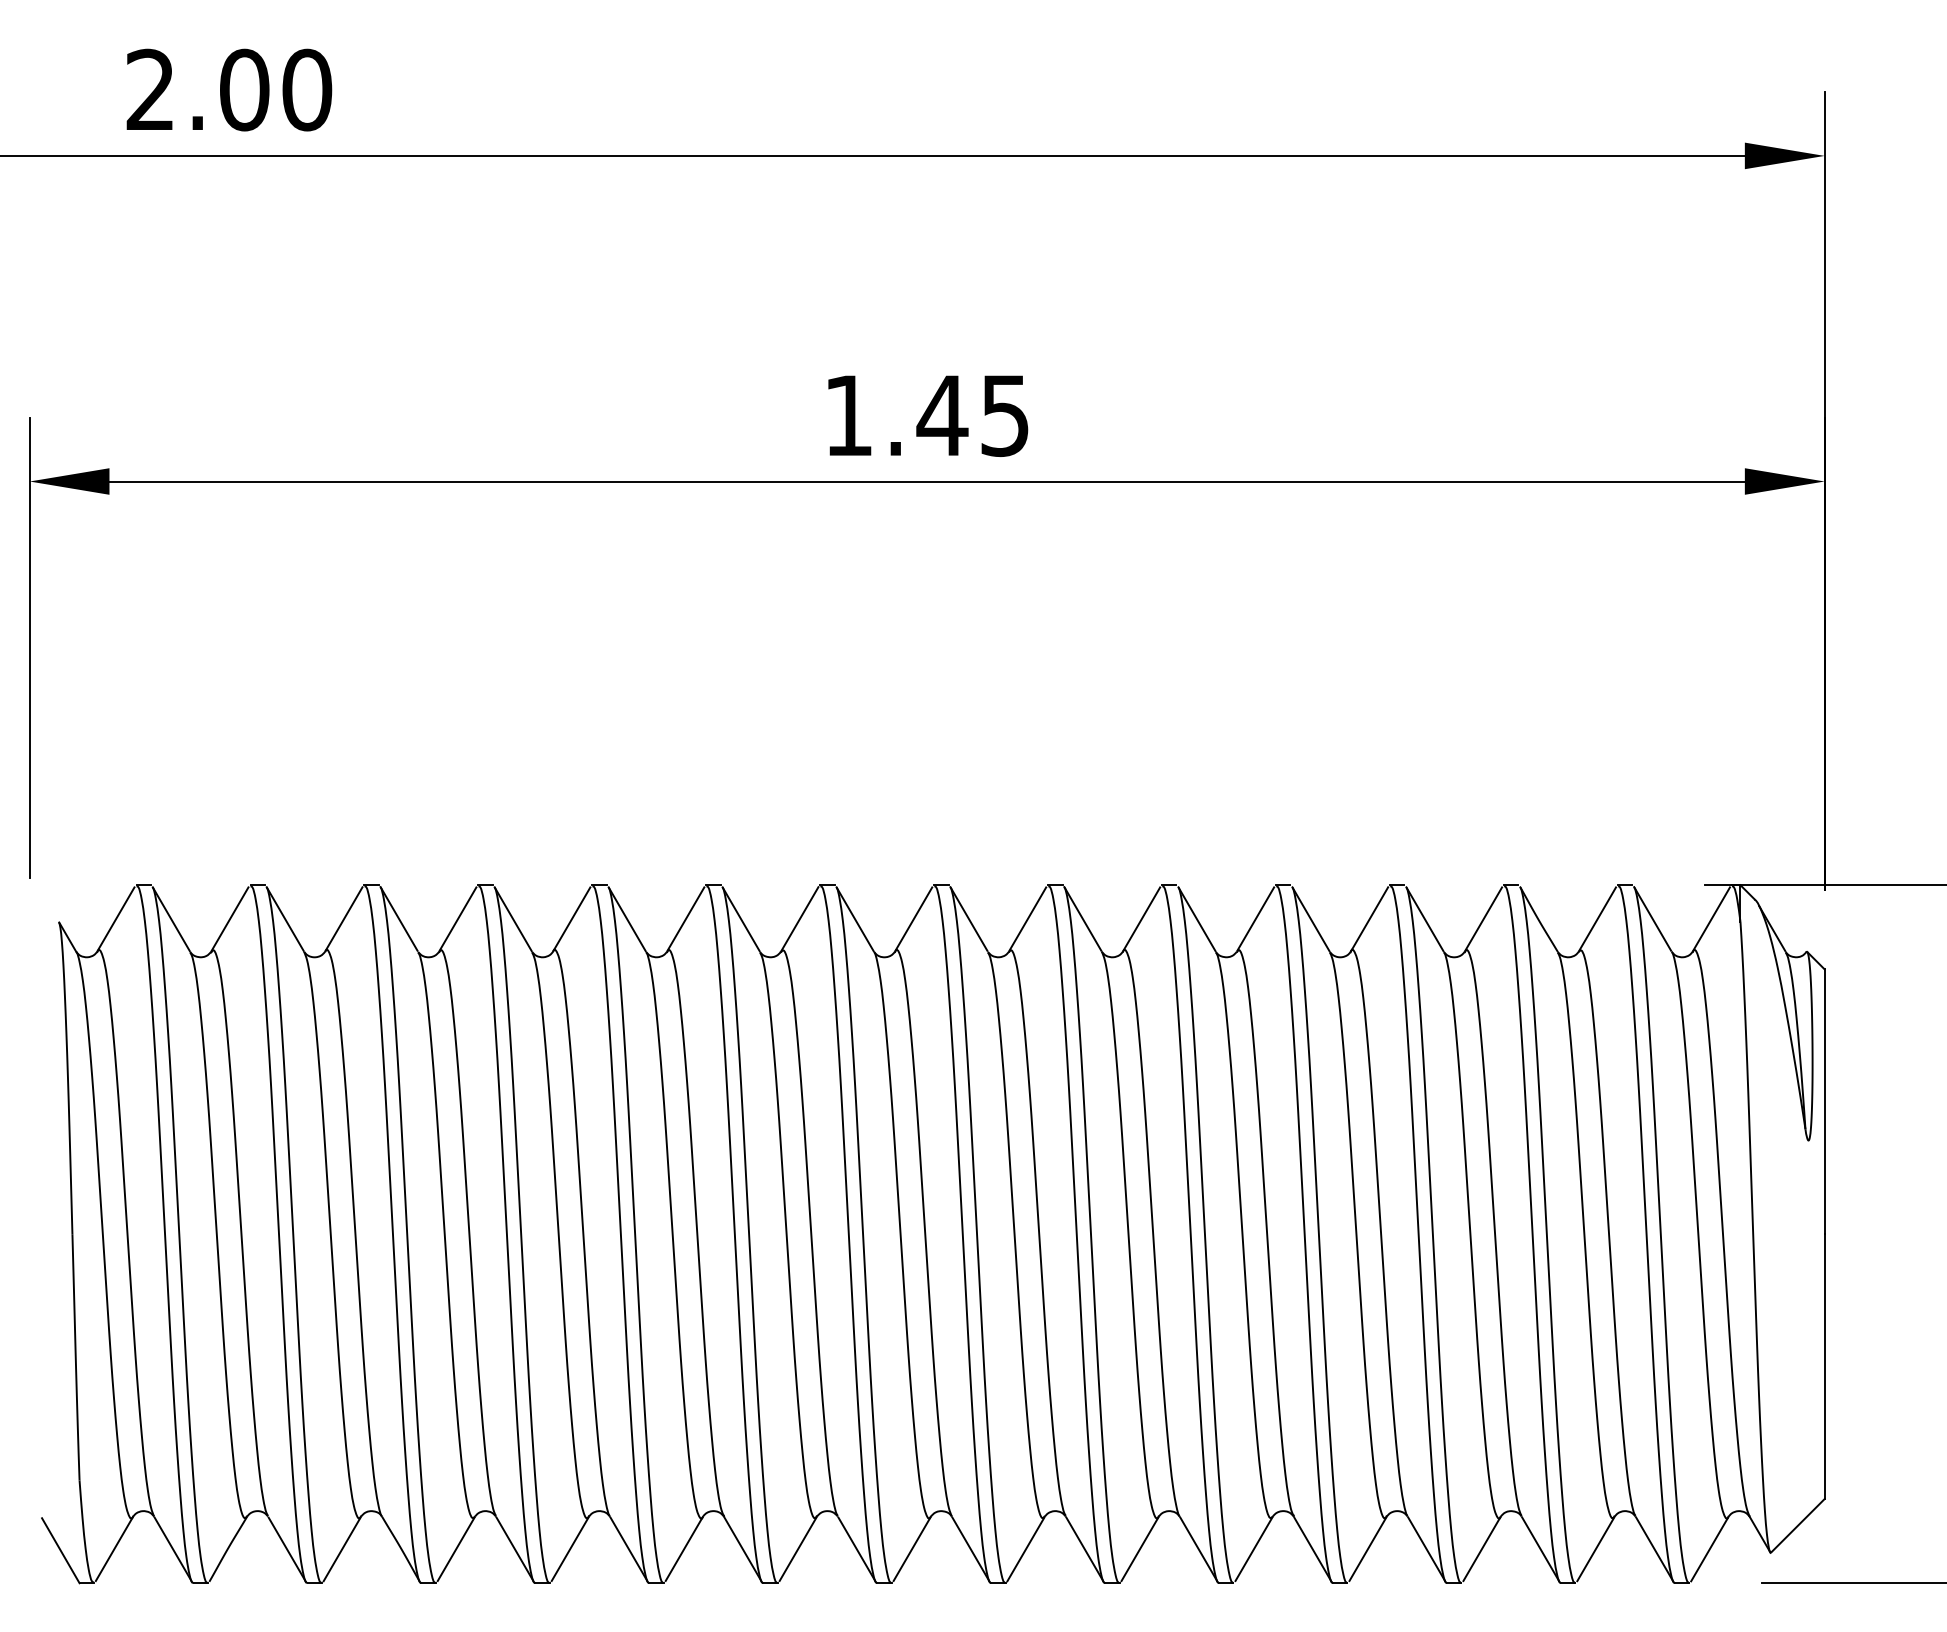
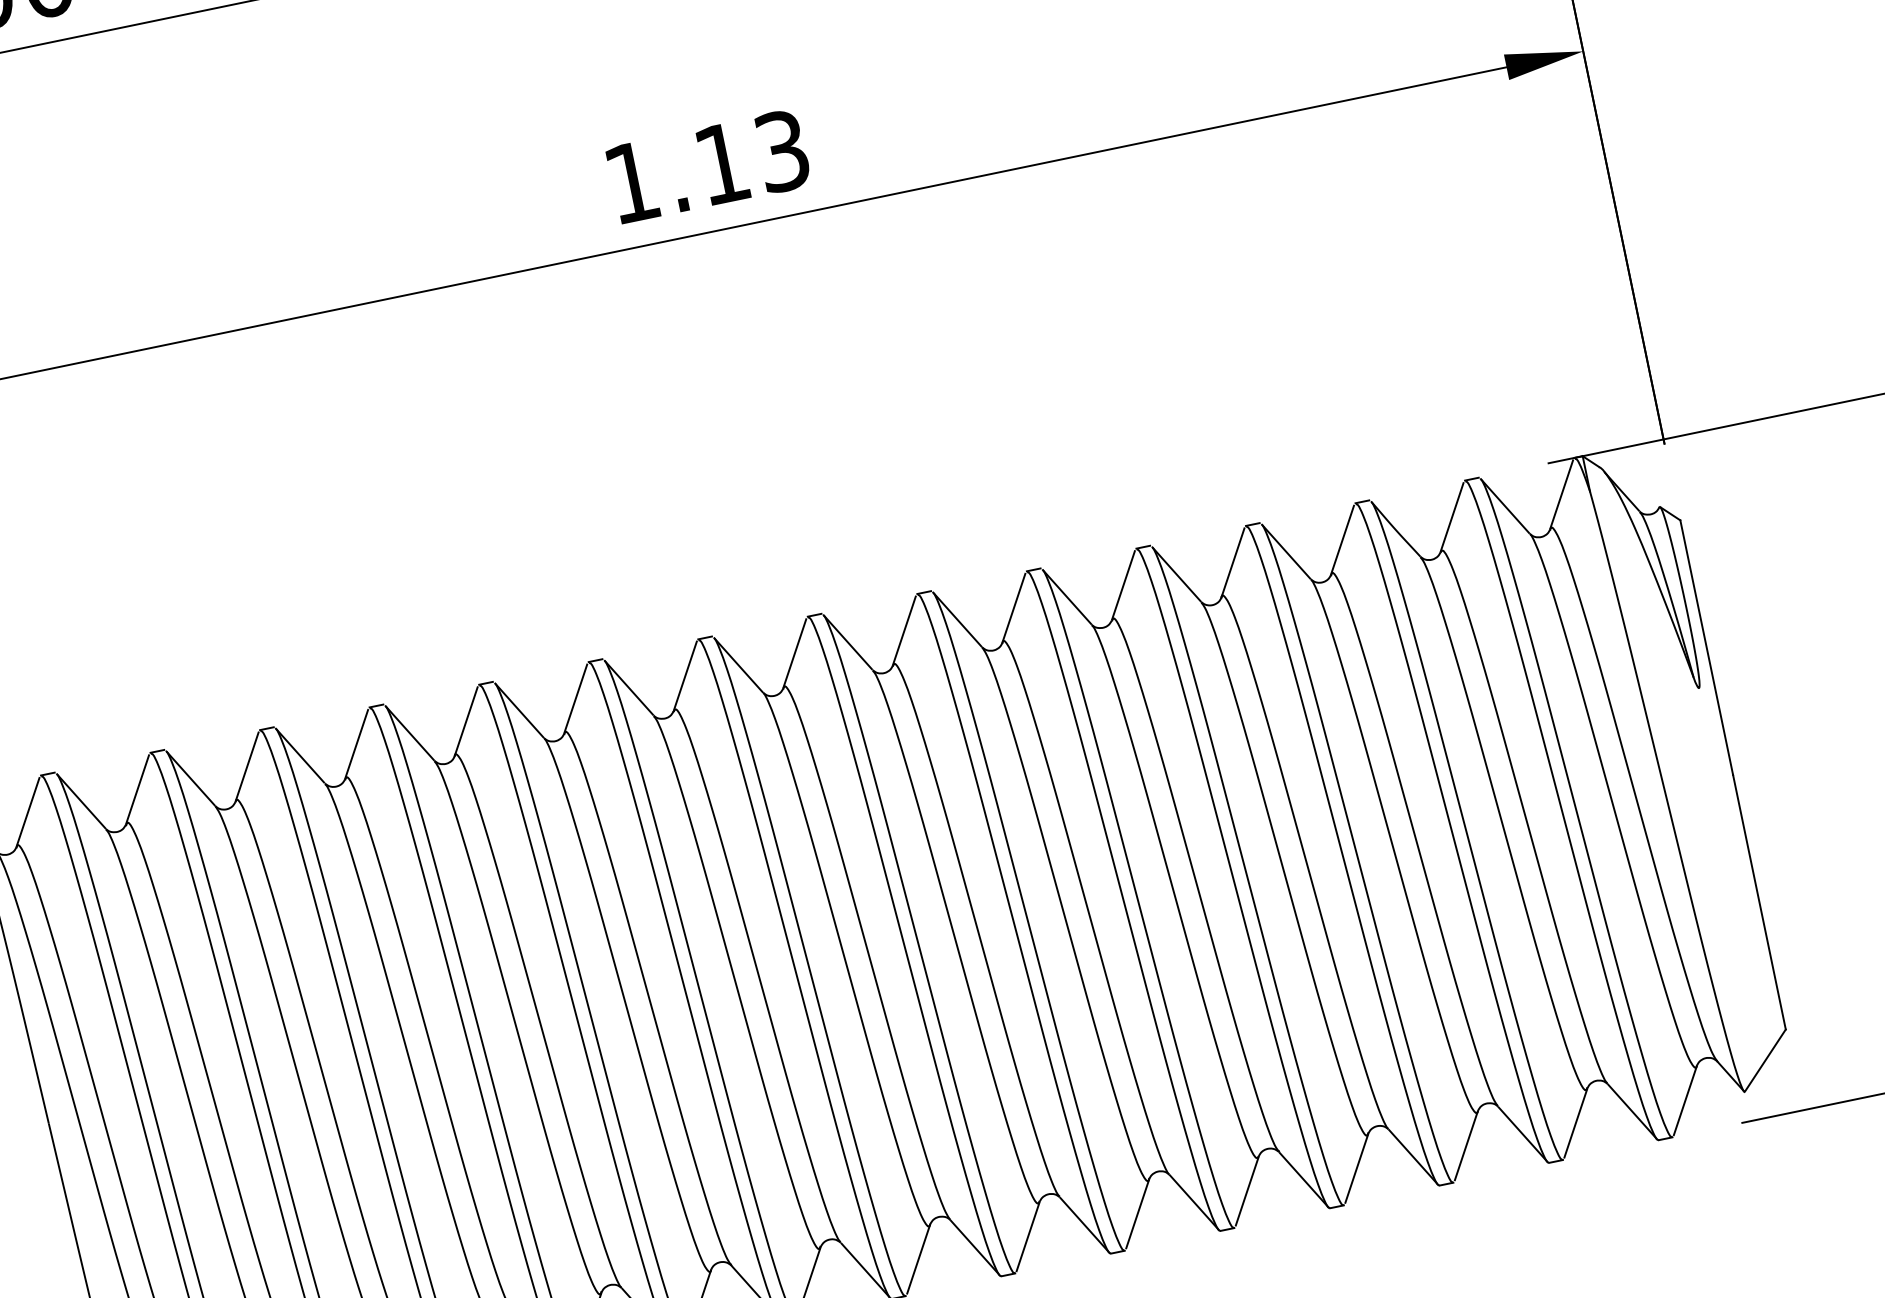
text: (972, 415) -> (751, 157), 1.45 -> 1.13

